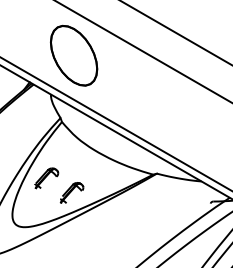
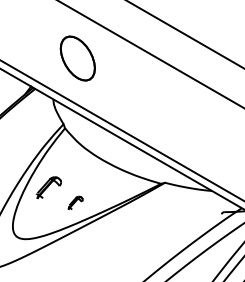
part: (73, 55) -> (77, 58), size x0.7
part: (71, 192) -> (75, 202), size x0.6

